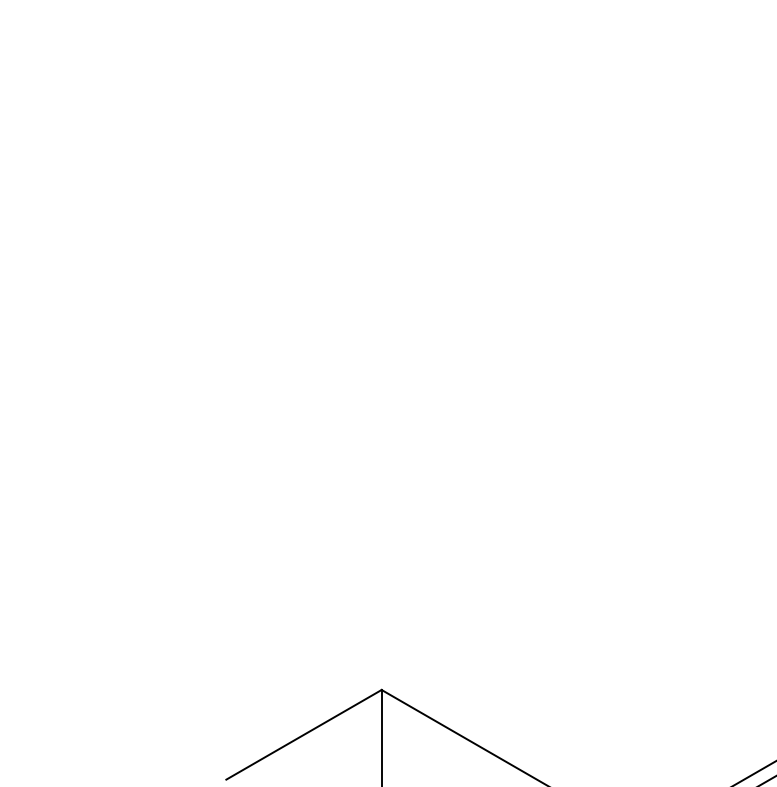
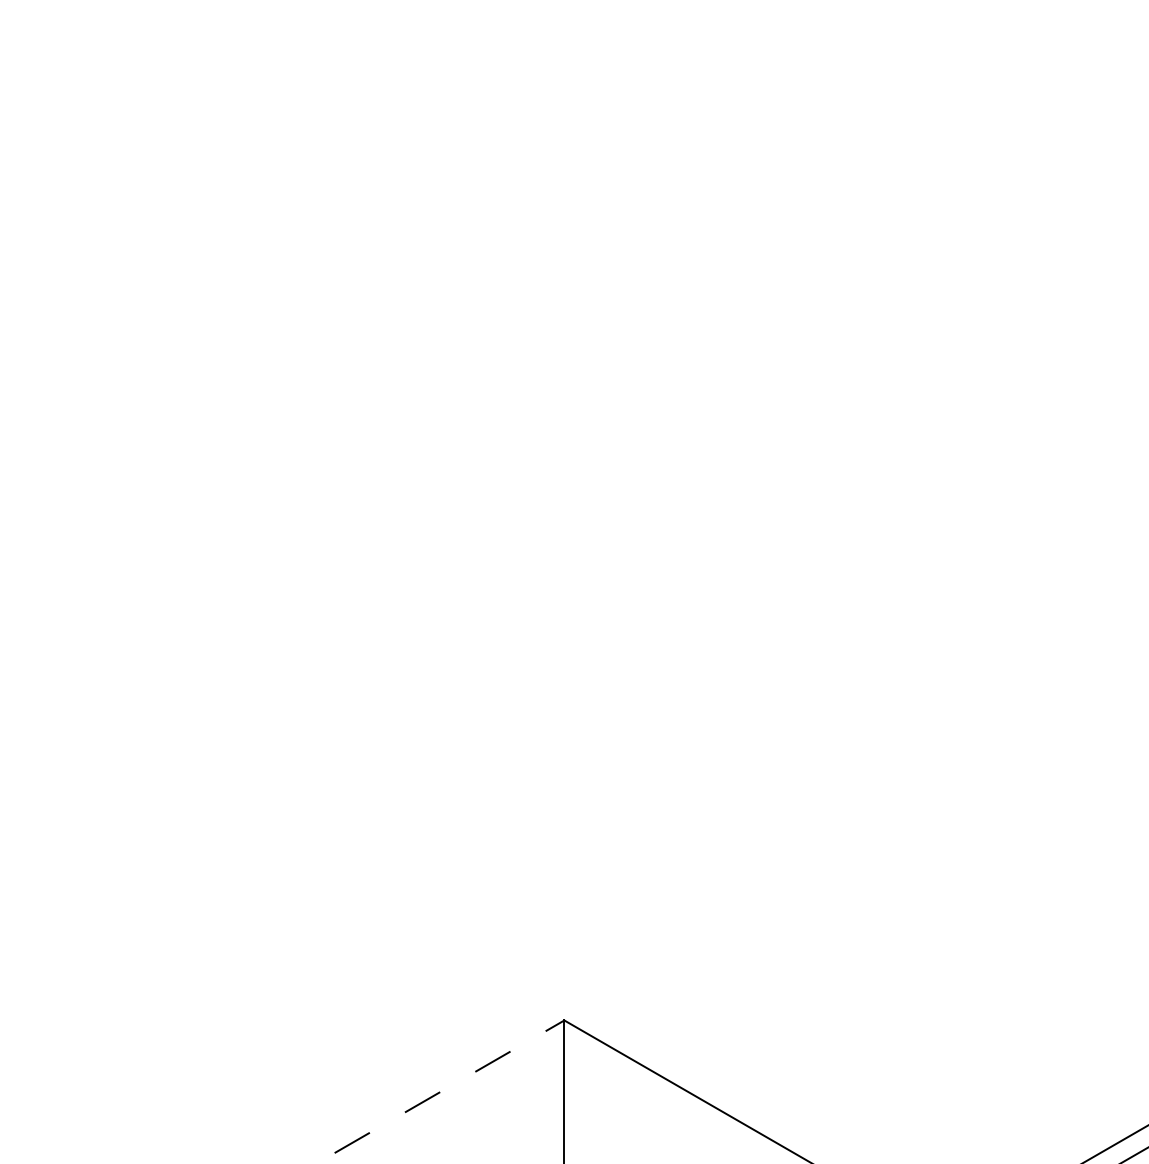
line: (304, 734) -> (450, 1086), solid -> dashed

